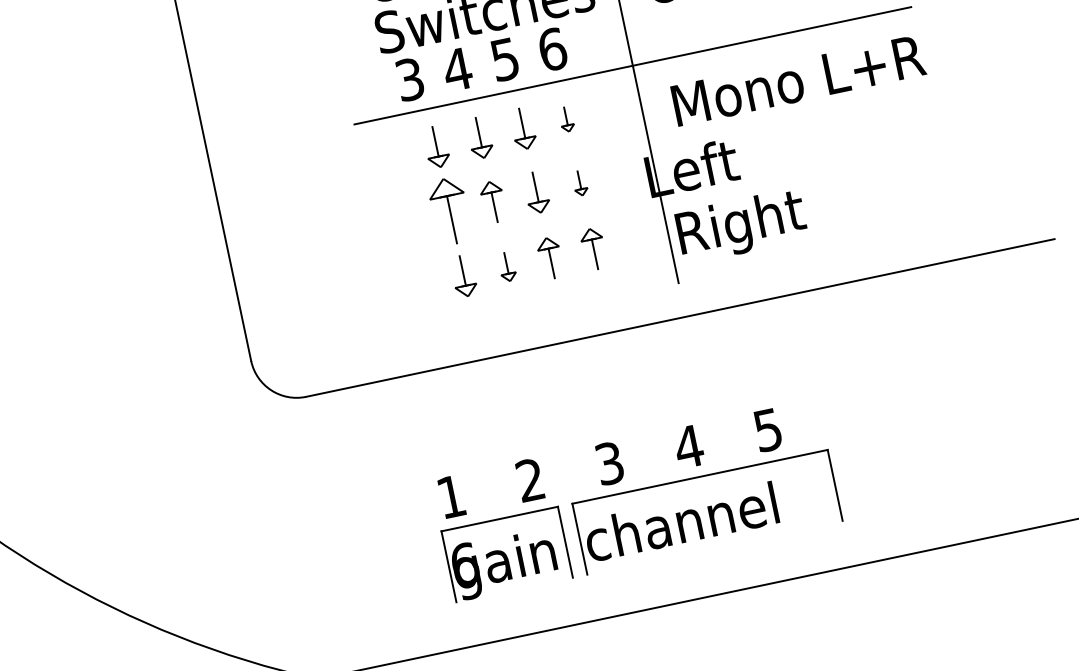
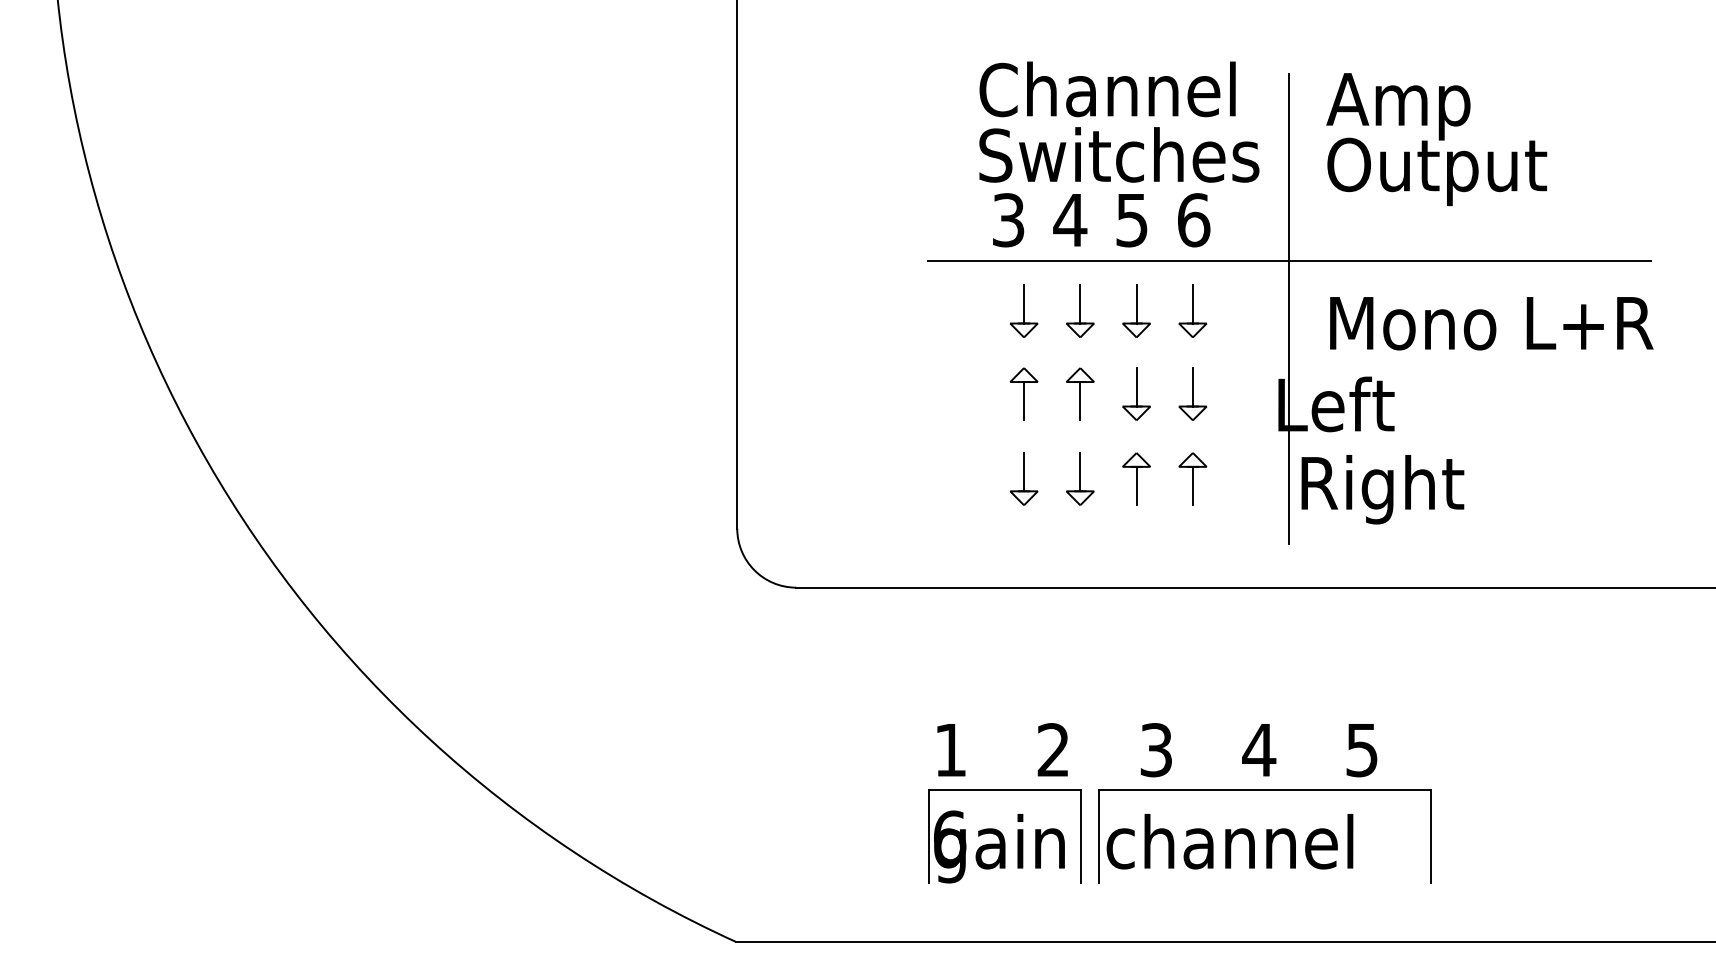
part: (566, 119) -> (1192, 310), size x1.67
part: (579, 183) -> (1192, 393), size x1.67
part: (449, 210) -> (1023, 393), size x0.62
part: (507, 266) -> (1080, 478), size x1.43

